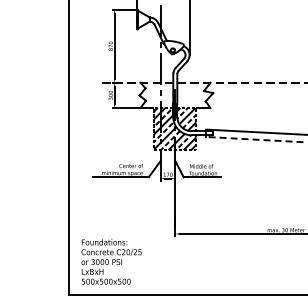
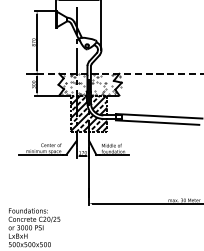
hatch: (177, 95) -> (91, 84), added
line: (254, 139) -> (157, 122), dashed -> solid

